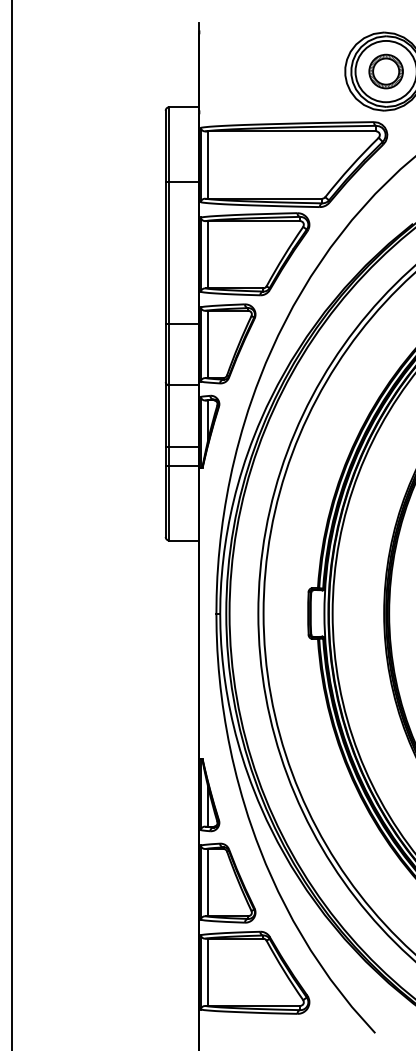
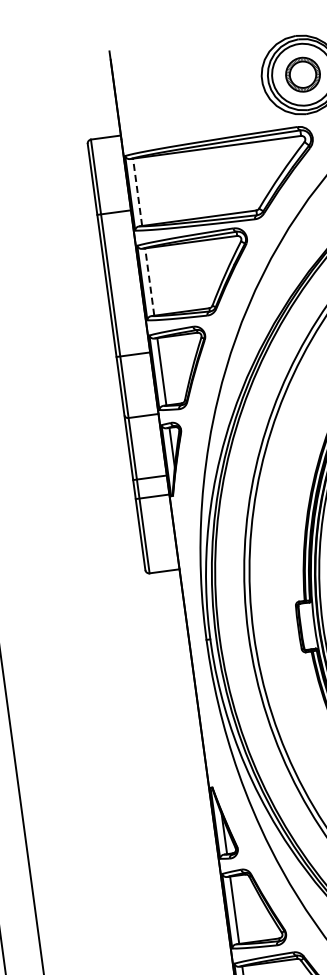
line: (208, 165) -> (137, 192), solid -> dashed
line: (208, 254) -> (150, 281), solid -> dashed

